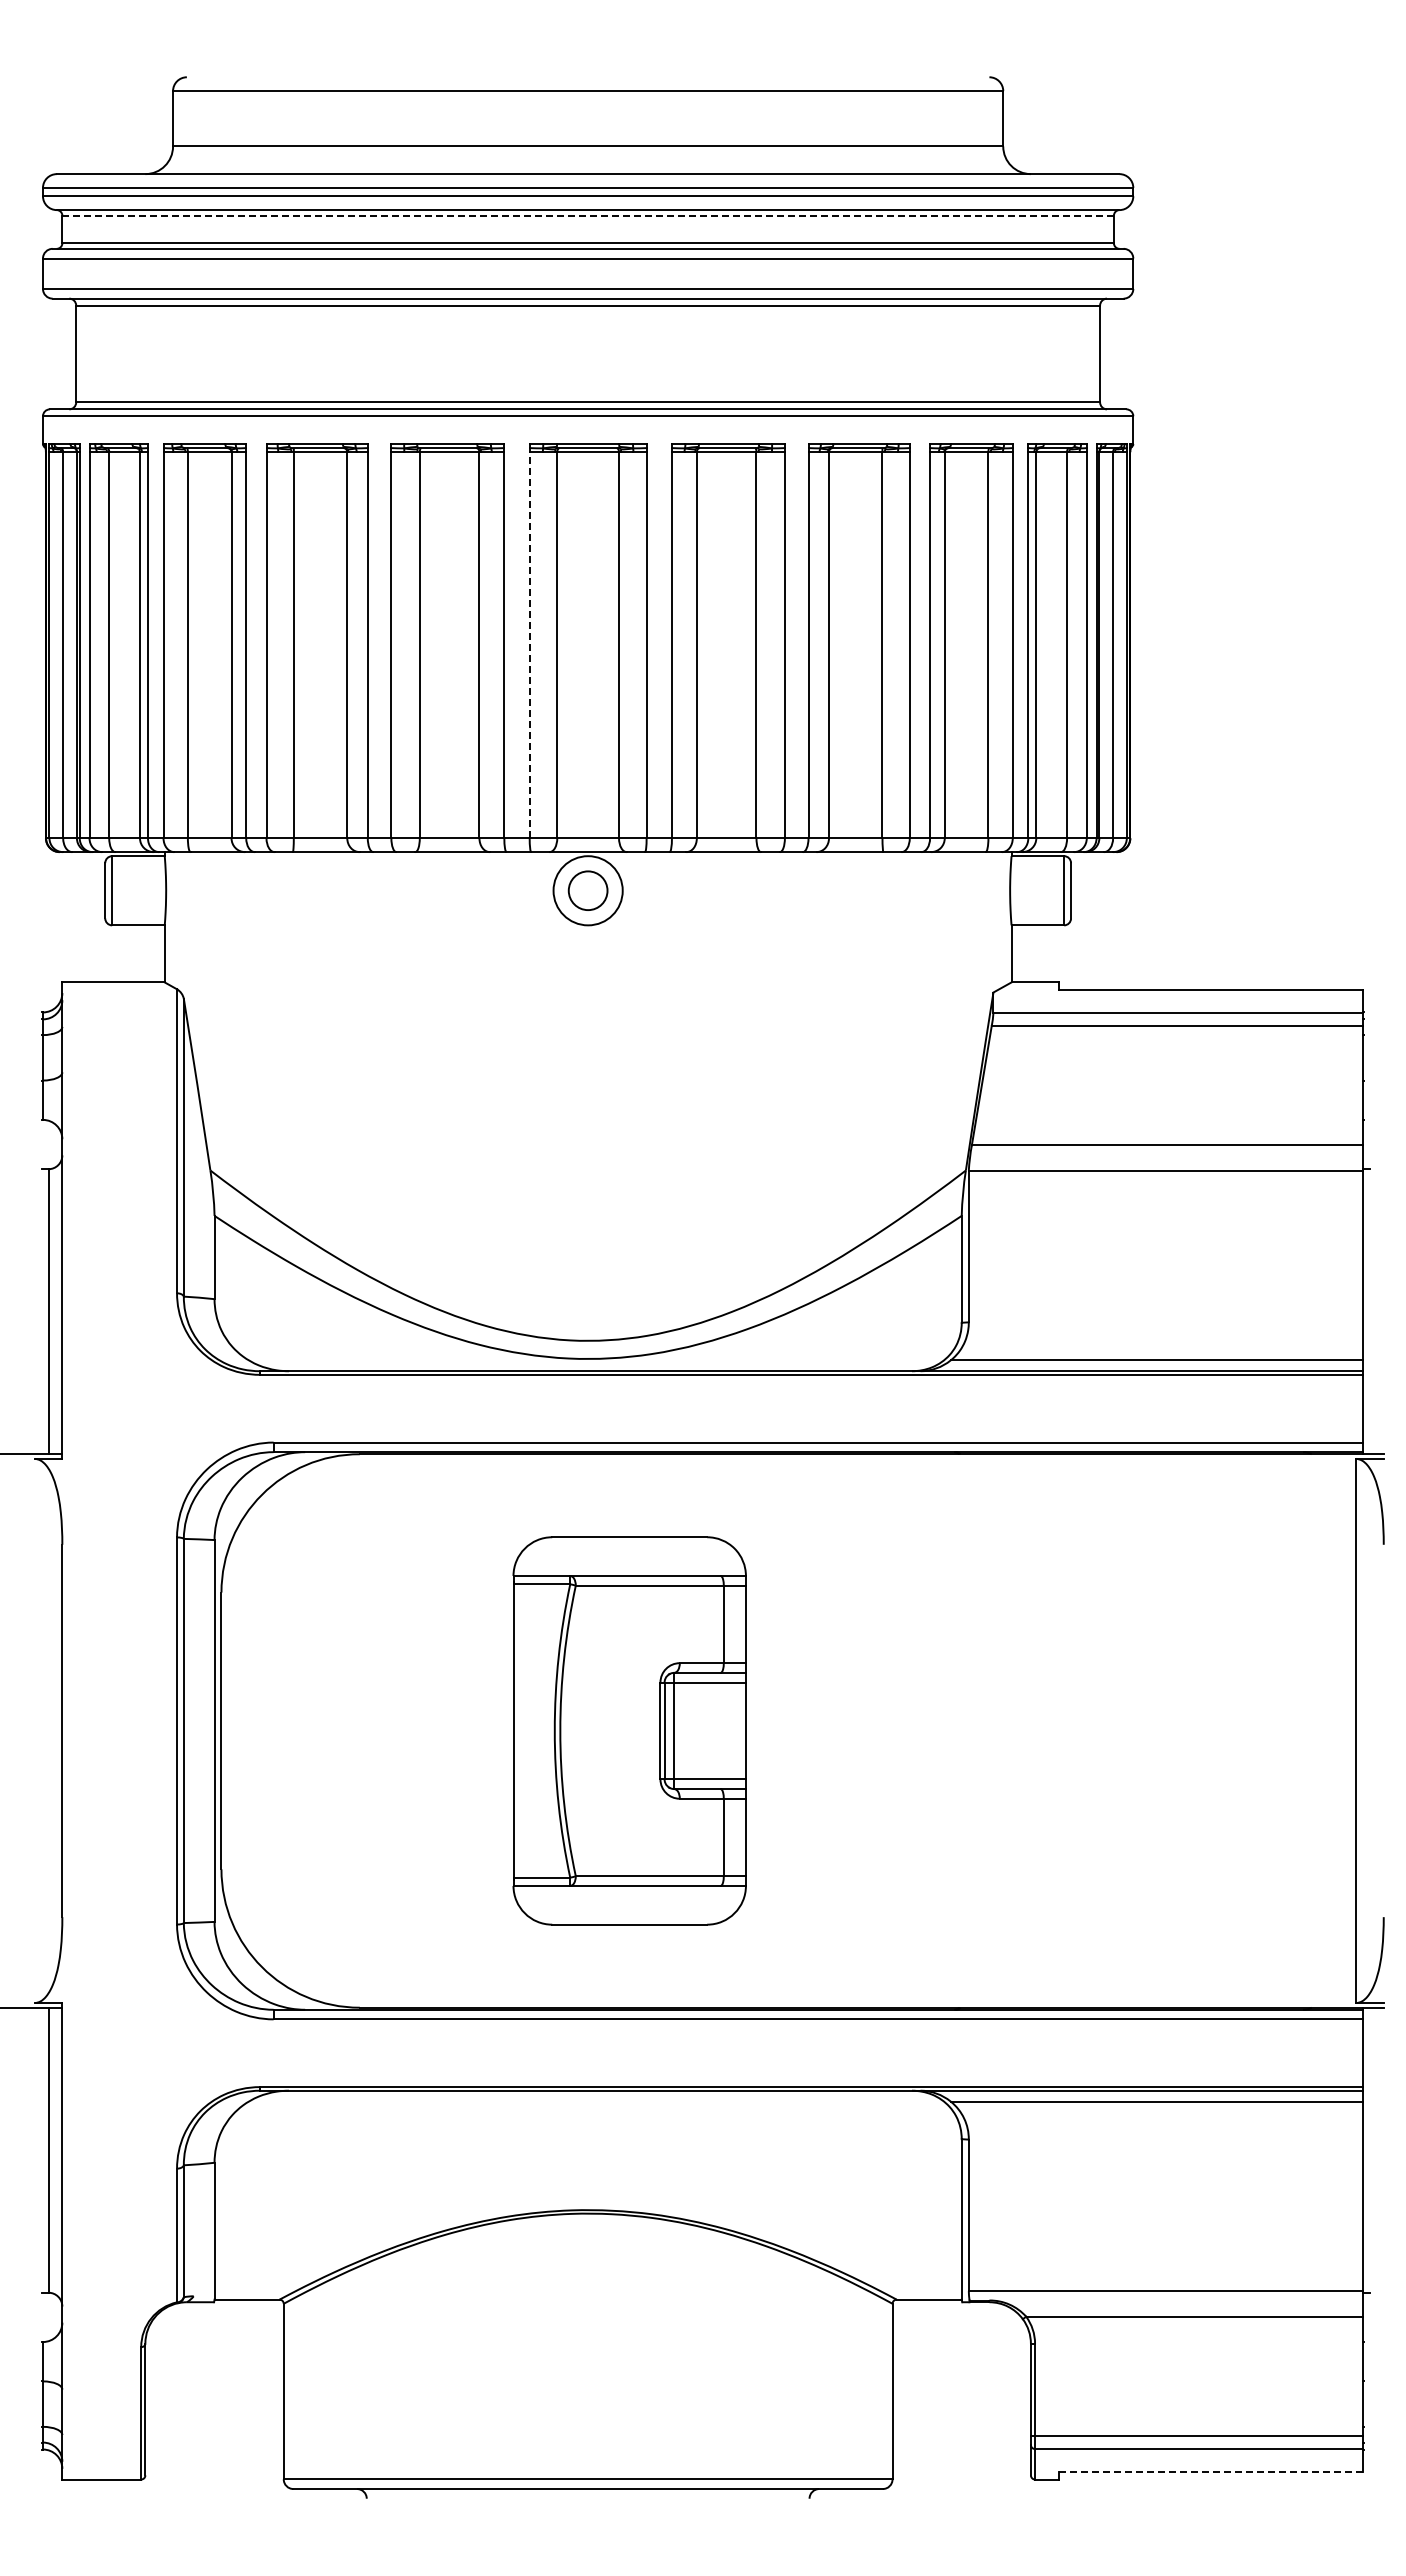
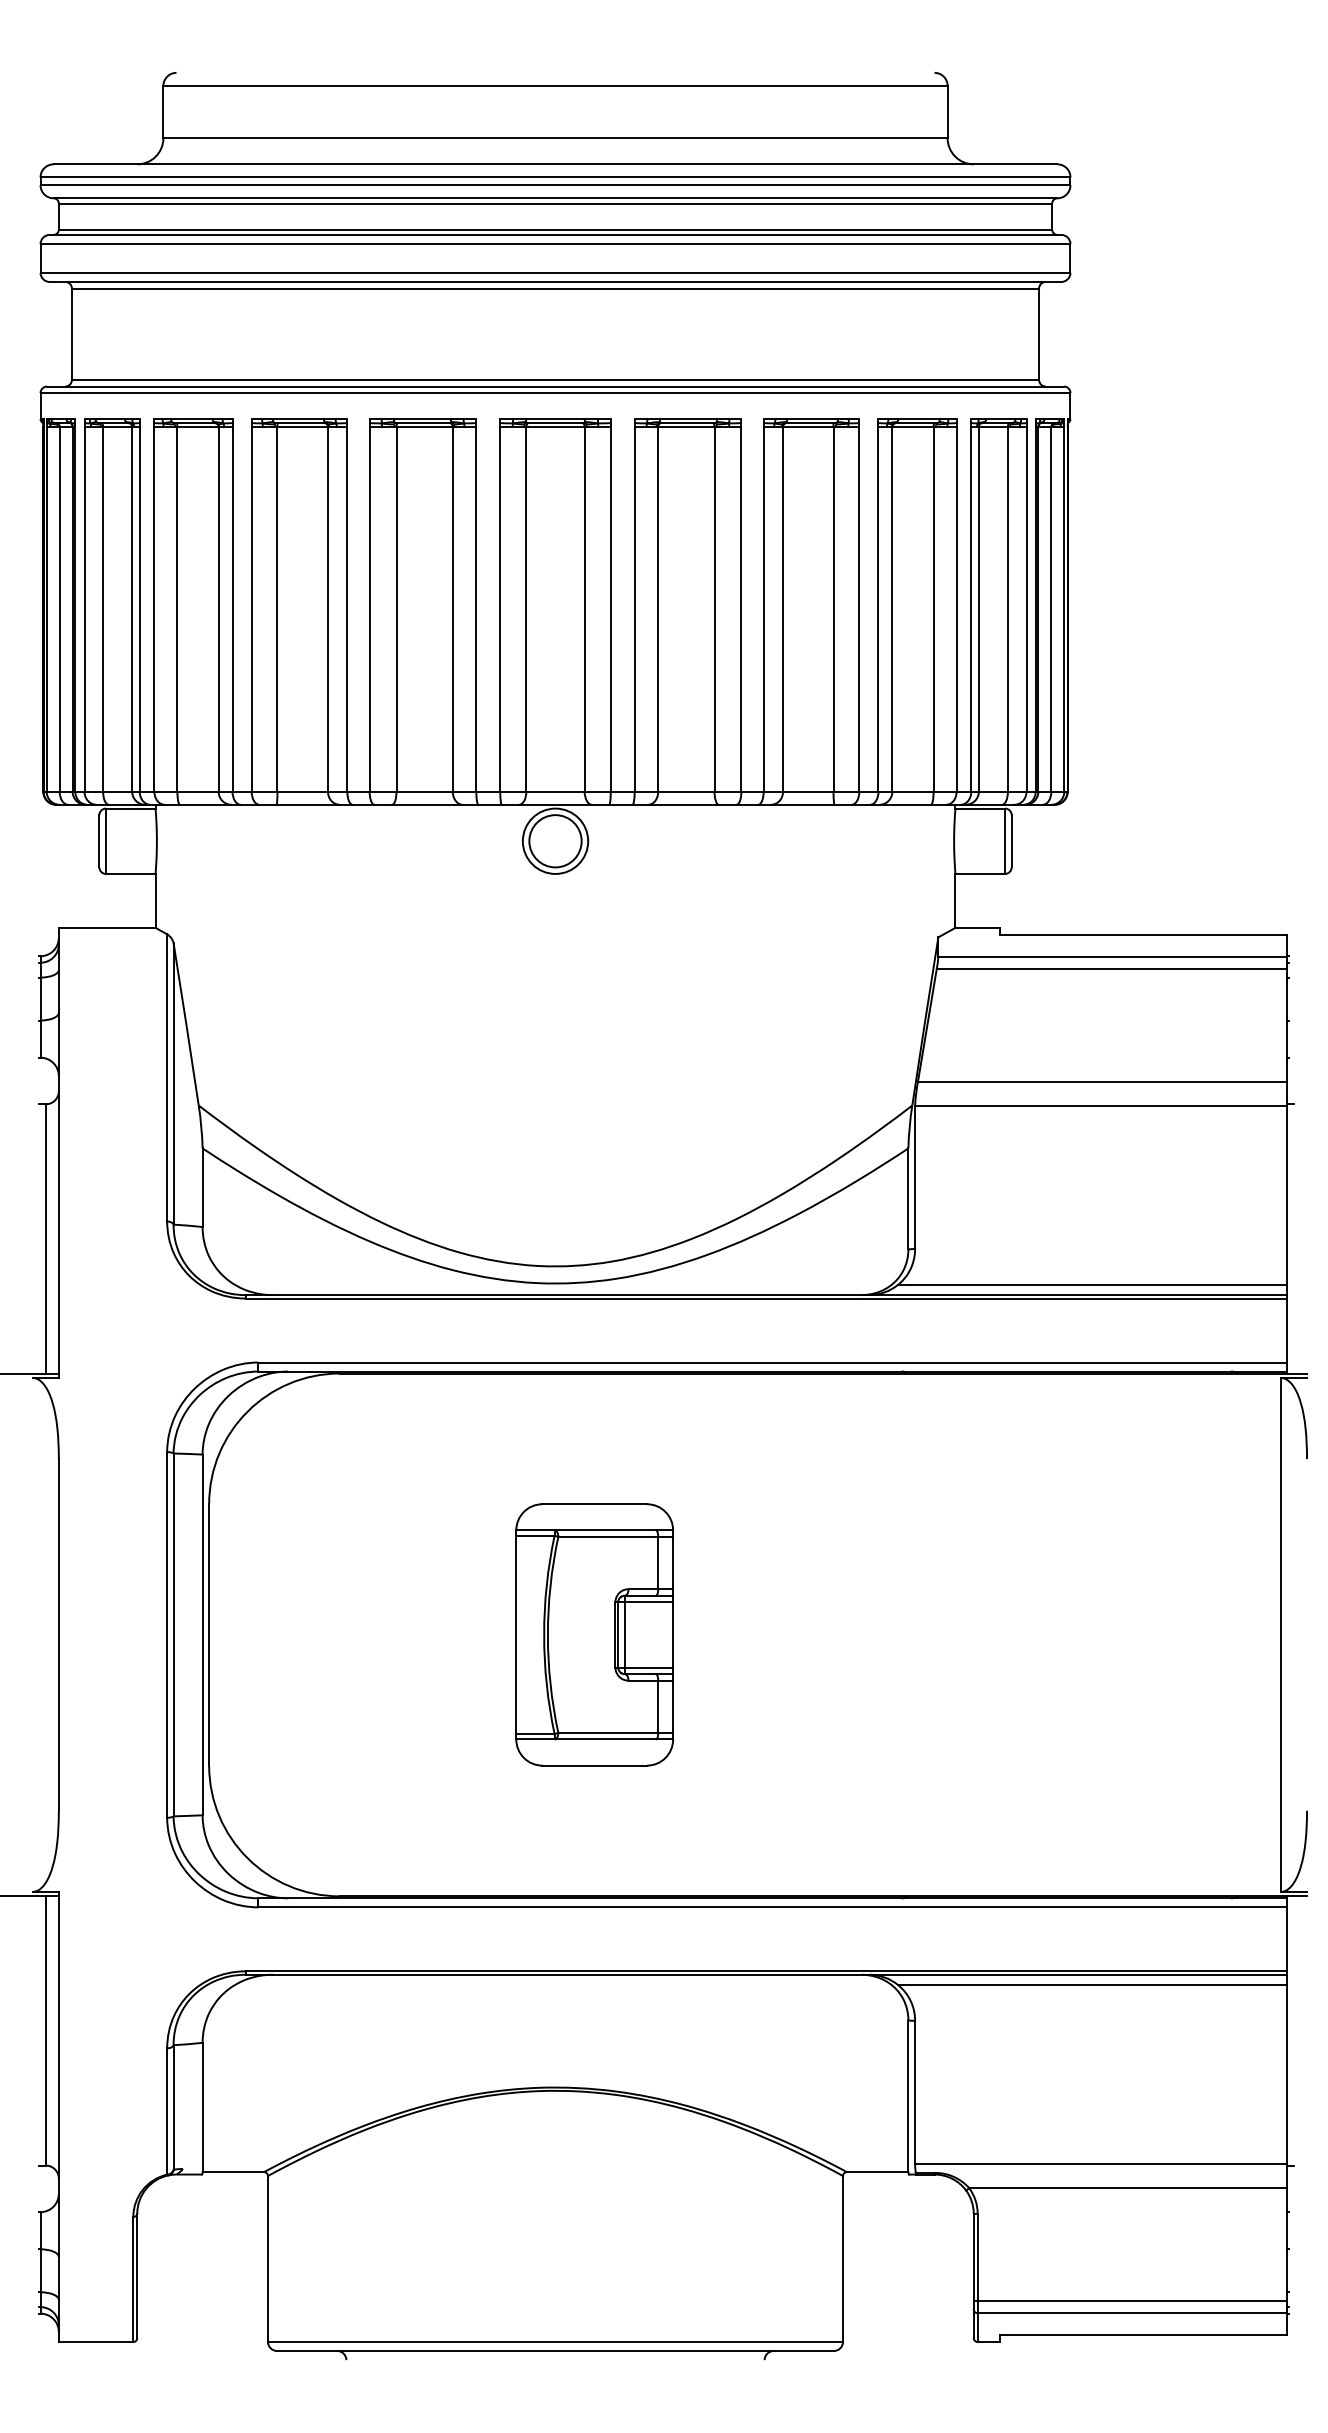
line: (588, 215) -> (555, 203), dashed -> solid
line: (529, 644) -> (500, 608), dashed -> solid
circle: (587, 890) -> (554, 841), size x1.43
part: (629, 1730) -> (594, 1634), size x0.71
line: (1211, 2471) -> (1144, 2334), dashed -> solid

